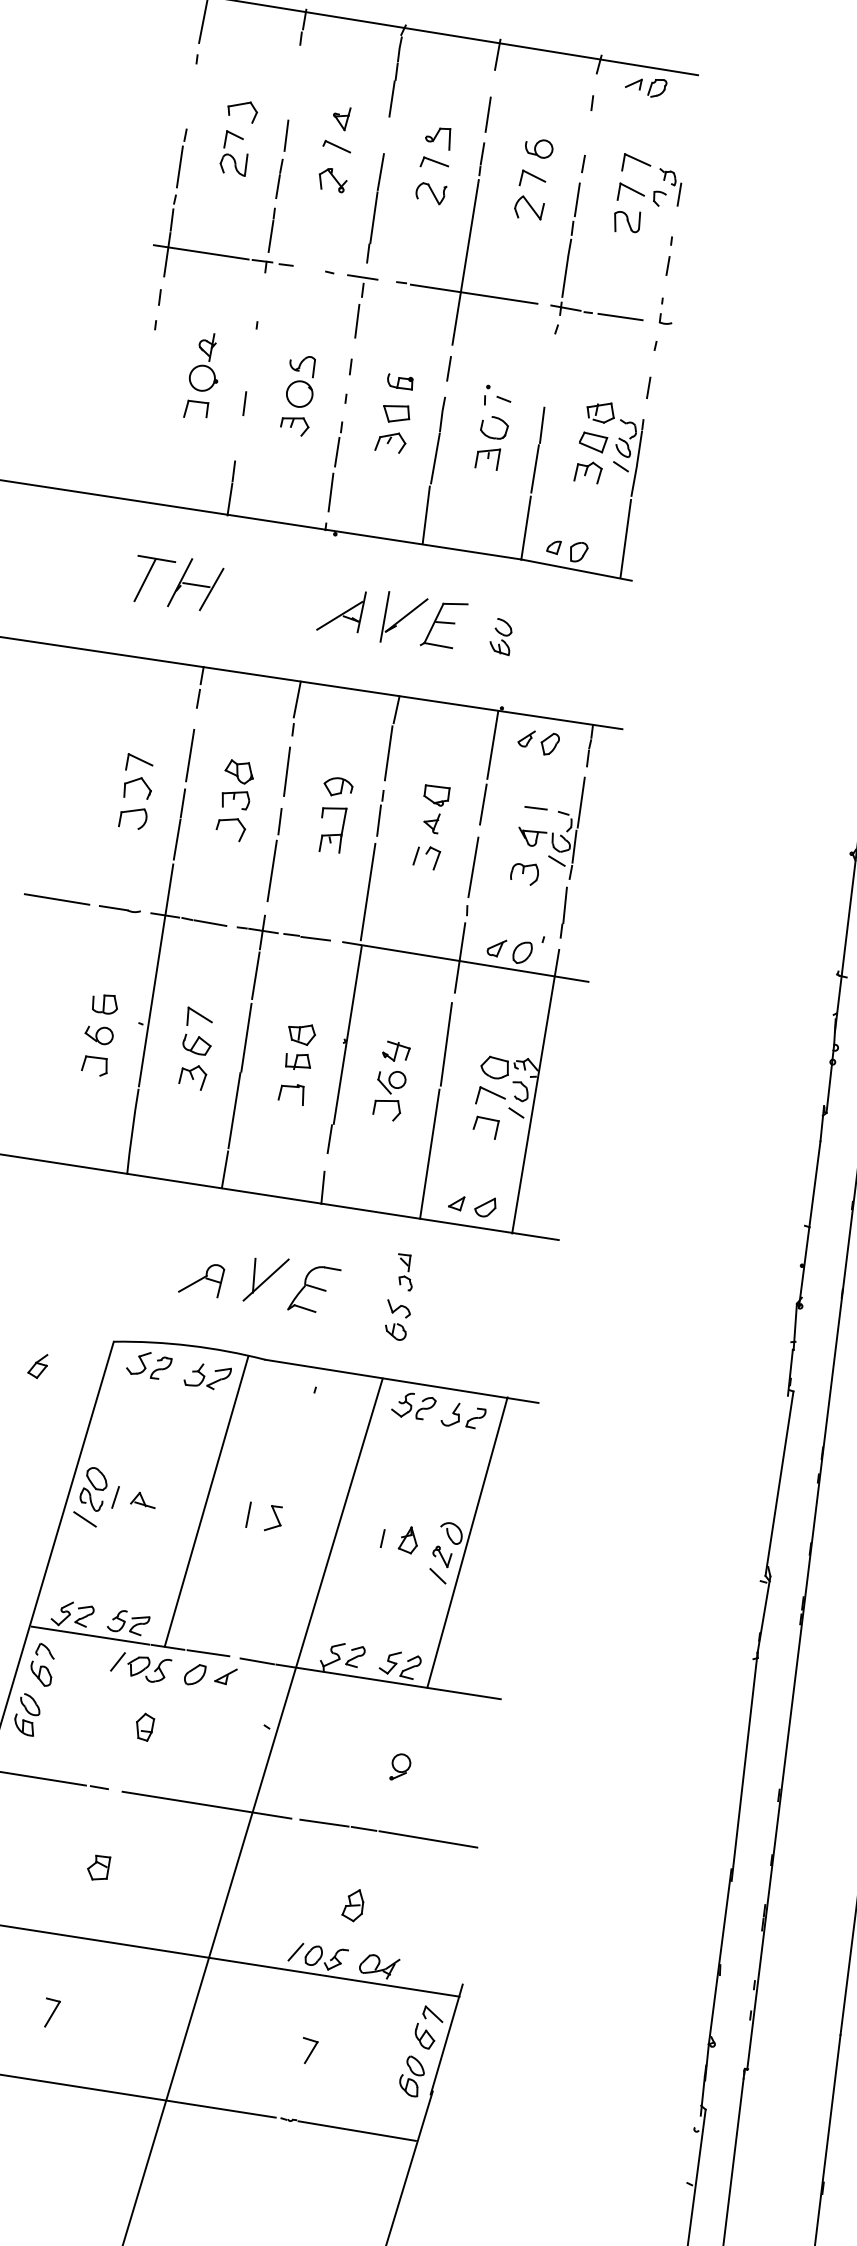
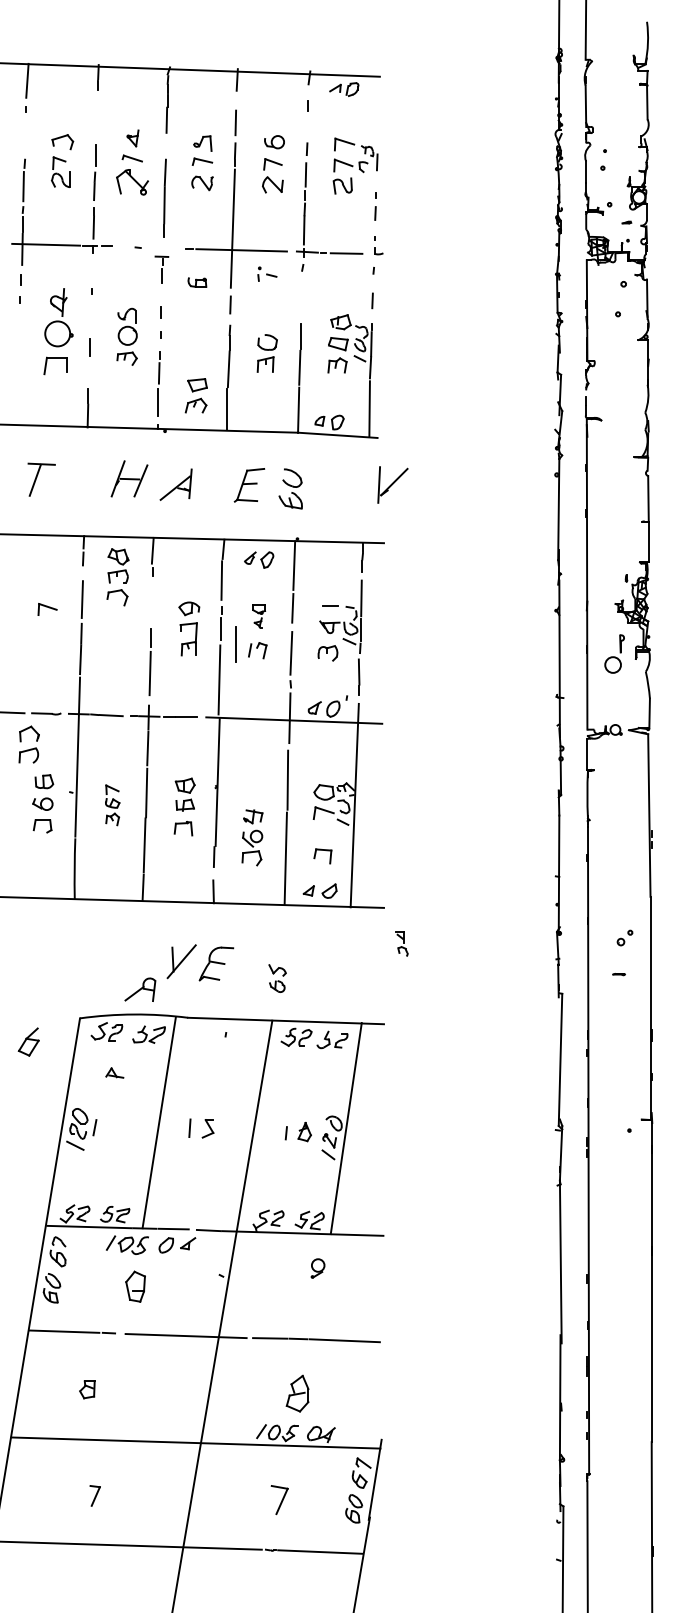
part: (331, 180) -> (131, 182), size x1.6
part: (358, 307) -> (161, 269), size x0.6
part: (203, 375) -> (58, 331), size x1.4
part: (400, 381) -> (197, 282), moved
part: (498, 395) -> (267, 273), moved
part: (391, 427) -> (195, 395), moved
part: (196, 584) -> (129, 478), moved
part: (403, 618) -> (392, 484), moved
part: (501, 636) -> (290, 488), size x1.6
part: (539, 742) -> (259, 559), moved
line: (286, 771) -> (235, 644), moved
part: (234, 800) -> (117, 577), moved
part: (134, 802) -> (28, 744), moved
part: (433, 810) -> (258, 616), size x0.7
part: (196, 1049) -> (112, 805), size x0.7
part: (391, 1080) -> (252, 837), moved
part: (485, 1127) -> (322, 856), moved
part: (404, 1271) -> (401, 943), moved
part: (201, 1278) -> (140, 989), moved
part: (37, 1365) -> (28, 1041), size x1.6
part: (143, 1499) -> (114, 1072), moved
part: (144, 1726) -> (135, 1286), size x1.6
part: (399, 1767) -> (317, 1268), moved
part: (98, 1867) -> (87, 1389), moved
part: (352, 1905) -> (297, 1393), size x1.6
part: (309, 2050) -> (279, 1499), size x1.6

